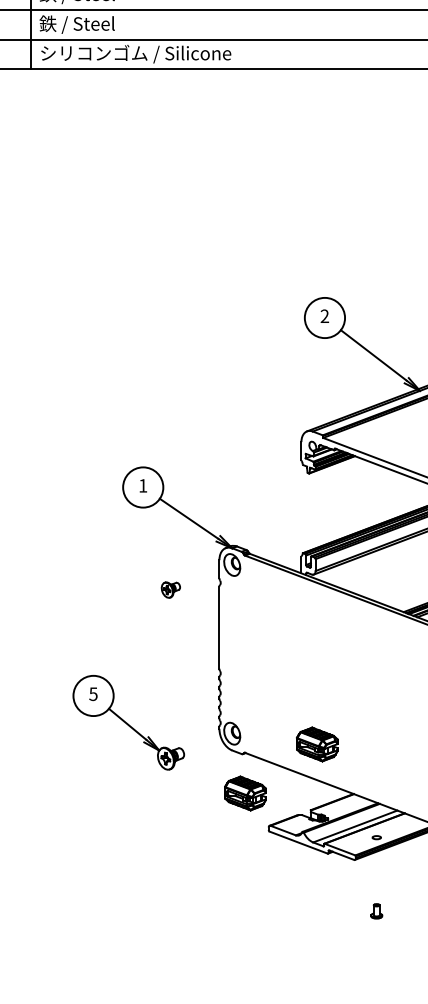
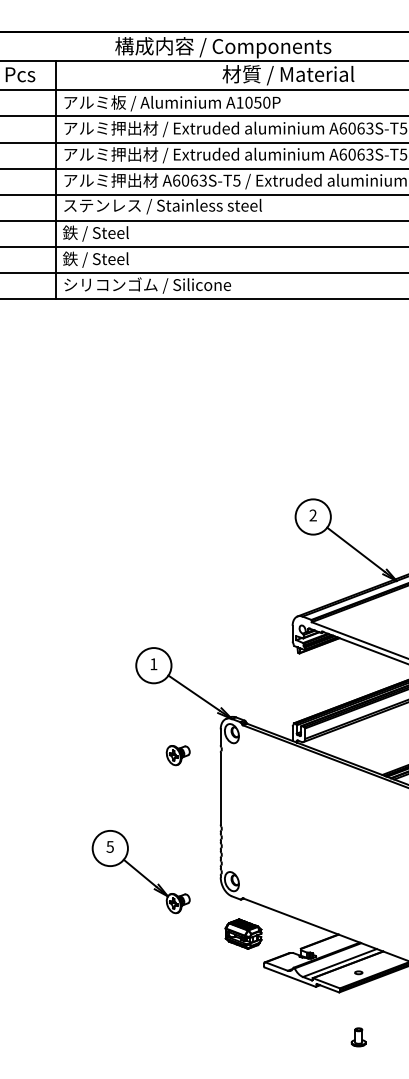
part: (170, 589) -> (177, 755), size x1.43
part: (317, 743) -> (306, 890), removed
part: (376, 911) -> (358, 1037), size x1.43

